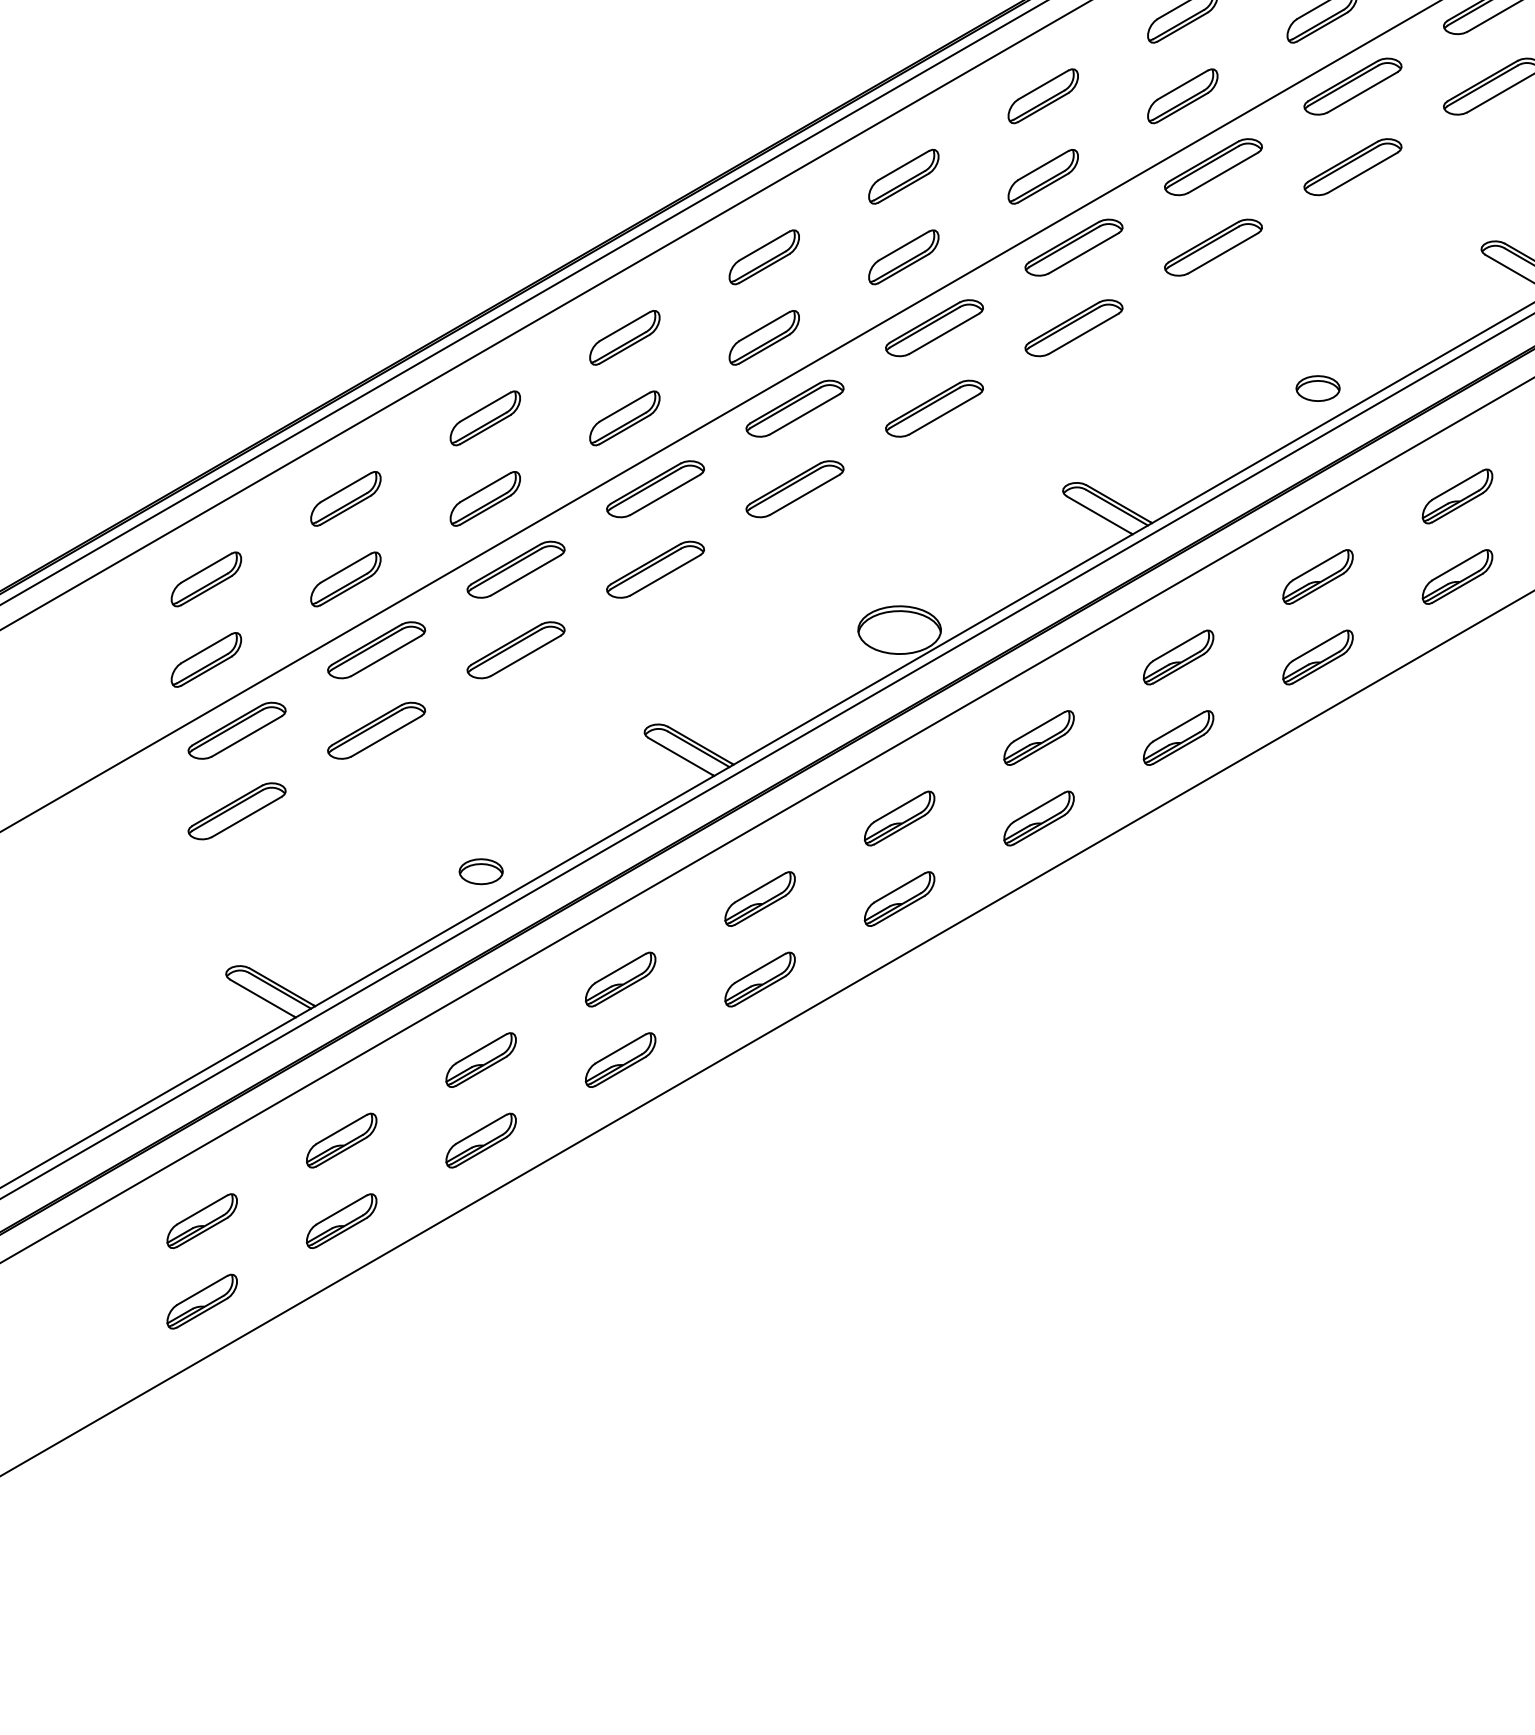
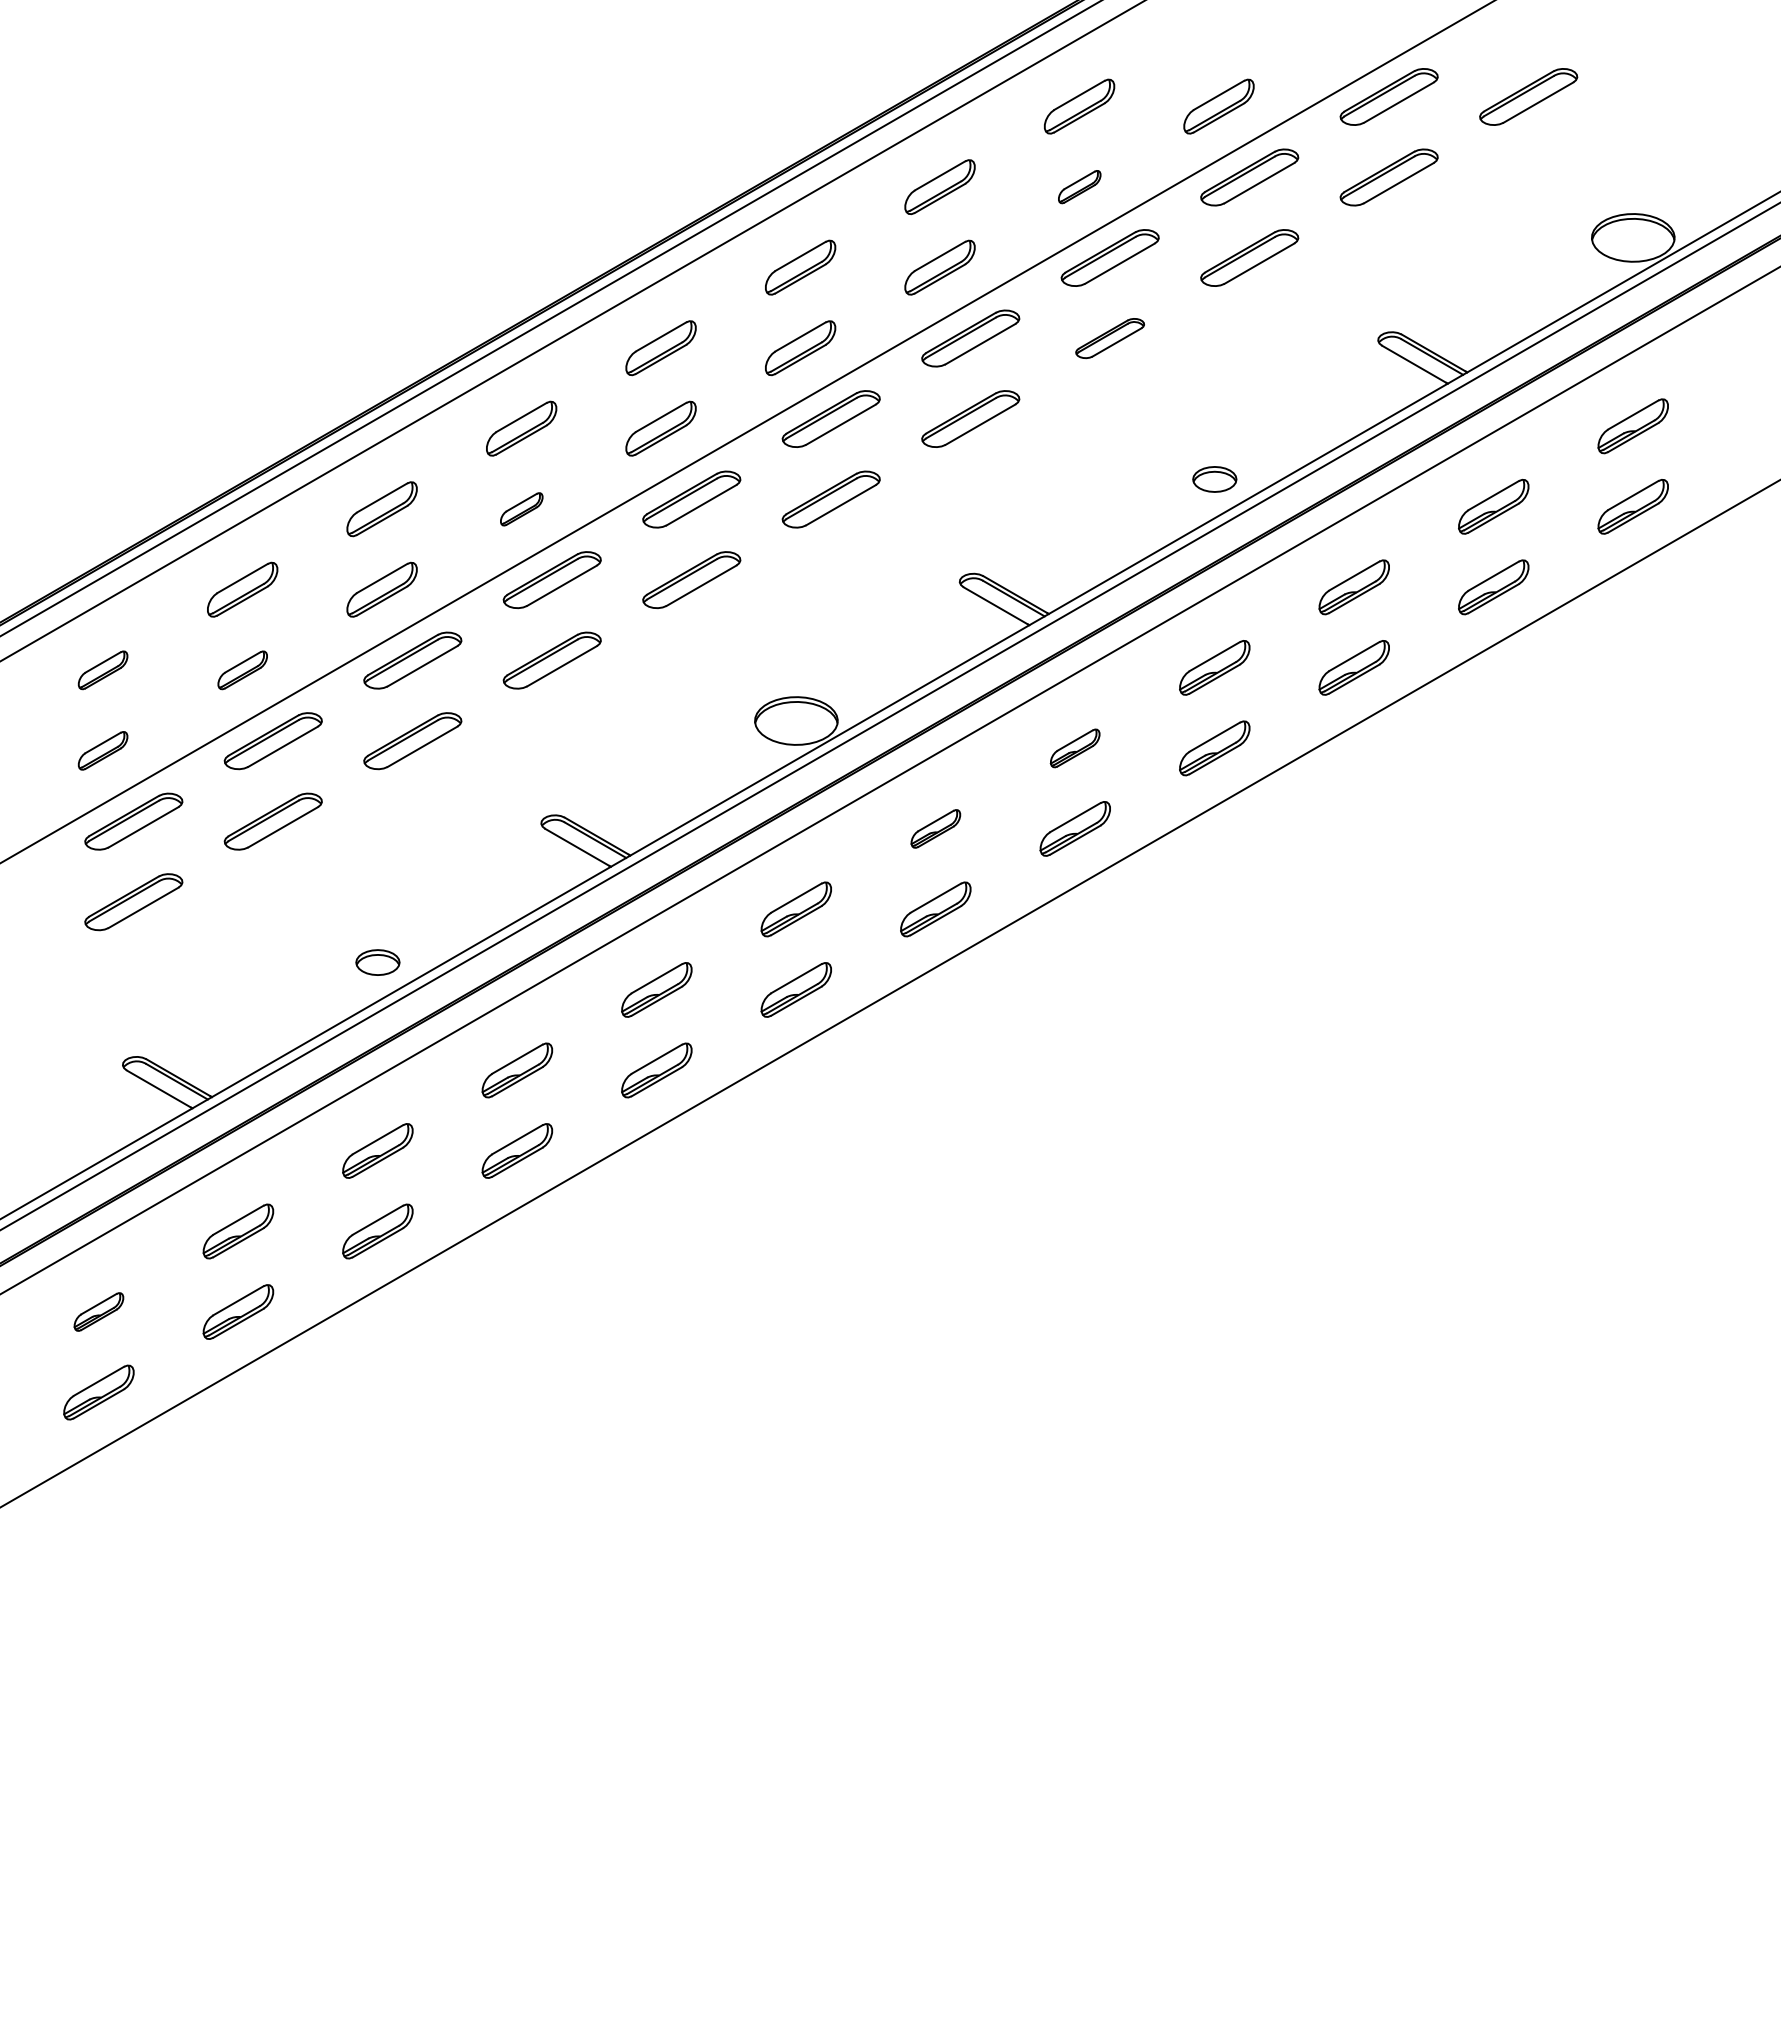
part: (1182, 95) -> (1079, 186), size x0.6
part: (1212, 247) -> (1109, 338), size x0.7
part: (624, 418) -> (521, 509), size x0.6
part: (205, 579) -> (102, 670), size x0.7
part: (345, 579) -> (242, 670), size x0.7
part: (1177, 657) -> (1074, 748), size x0.7
part: (205, 659) -> (102, 750), size x0.7
part: (1038, 737) -> (935, 828), size x0.7
part: (201, 1220) -> (98, 1311), size x0.7

